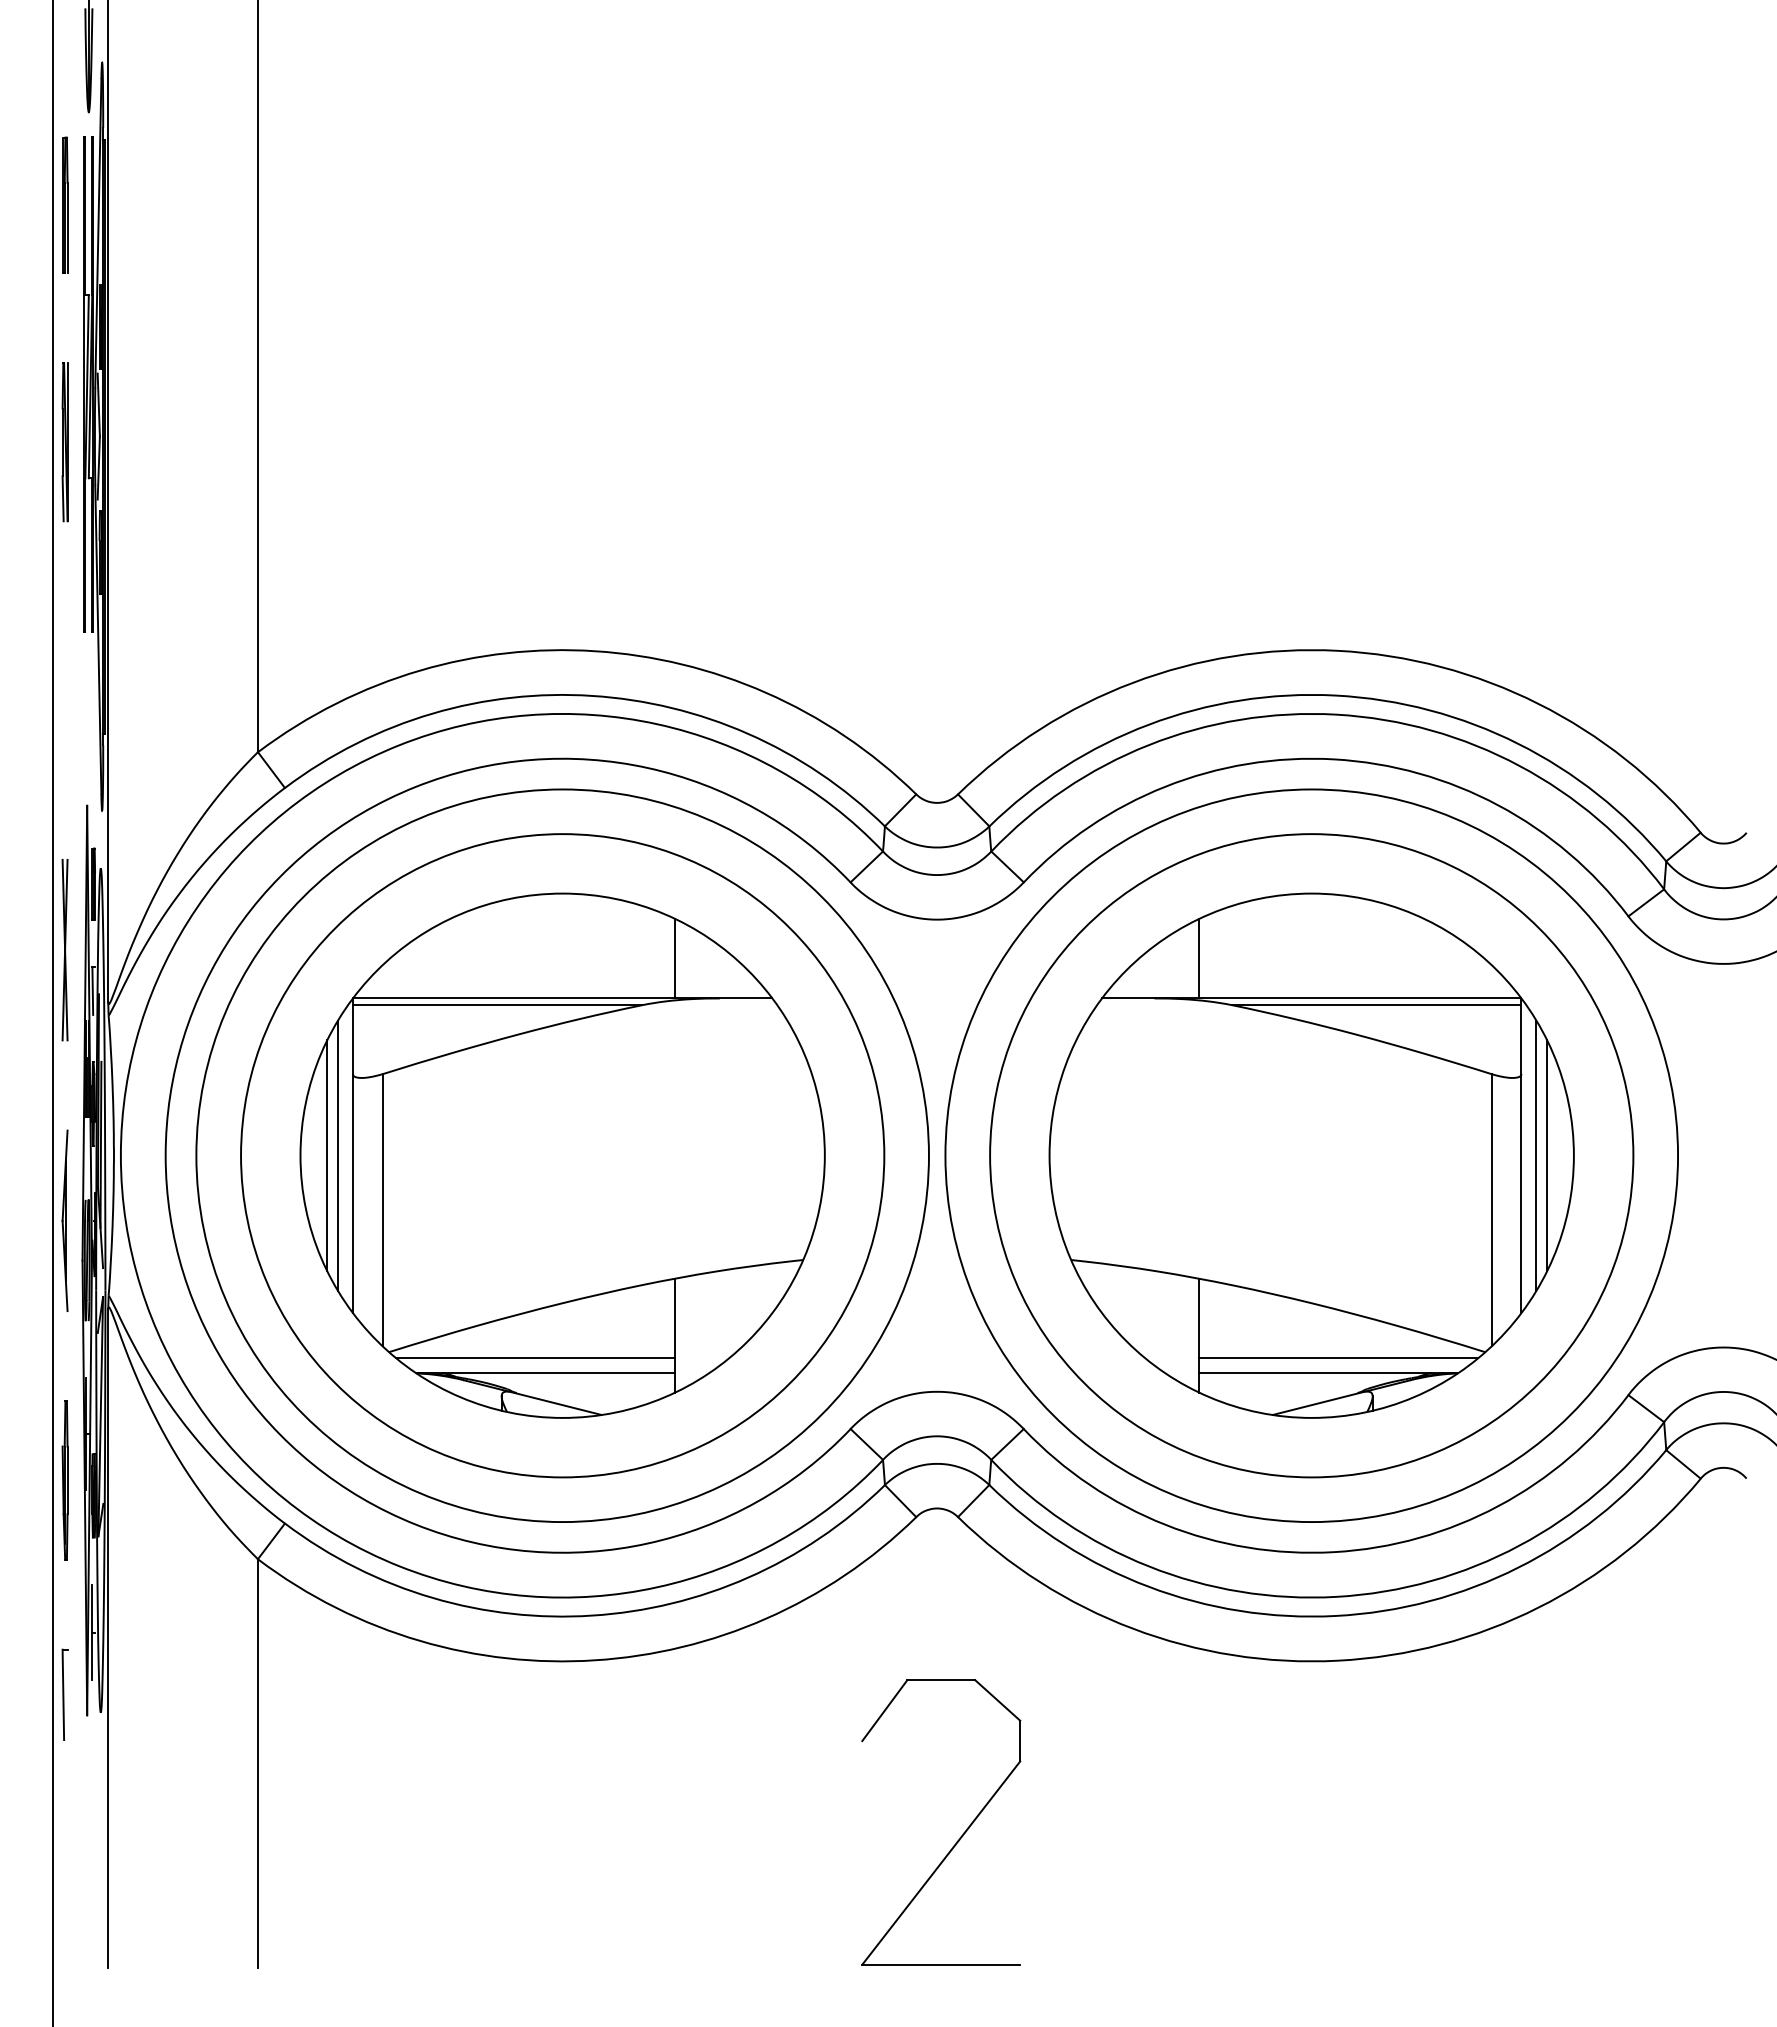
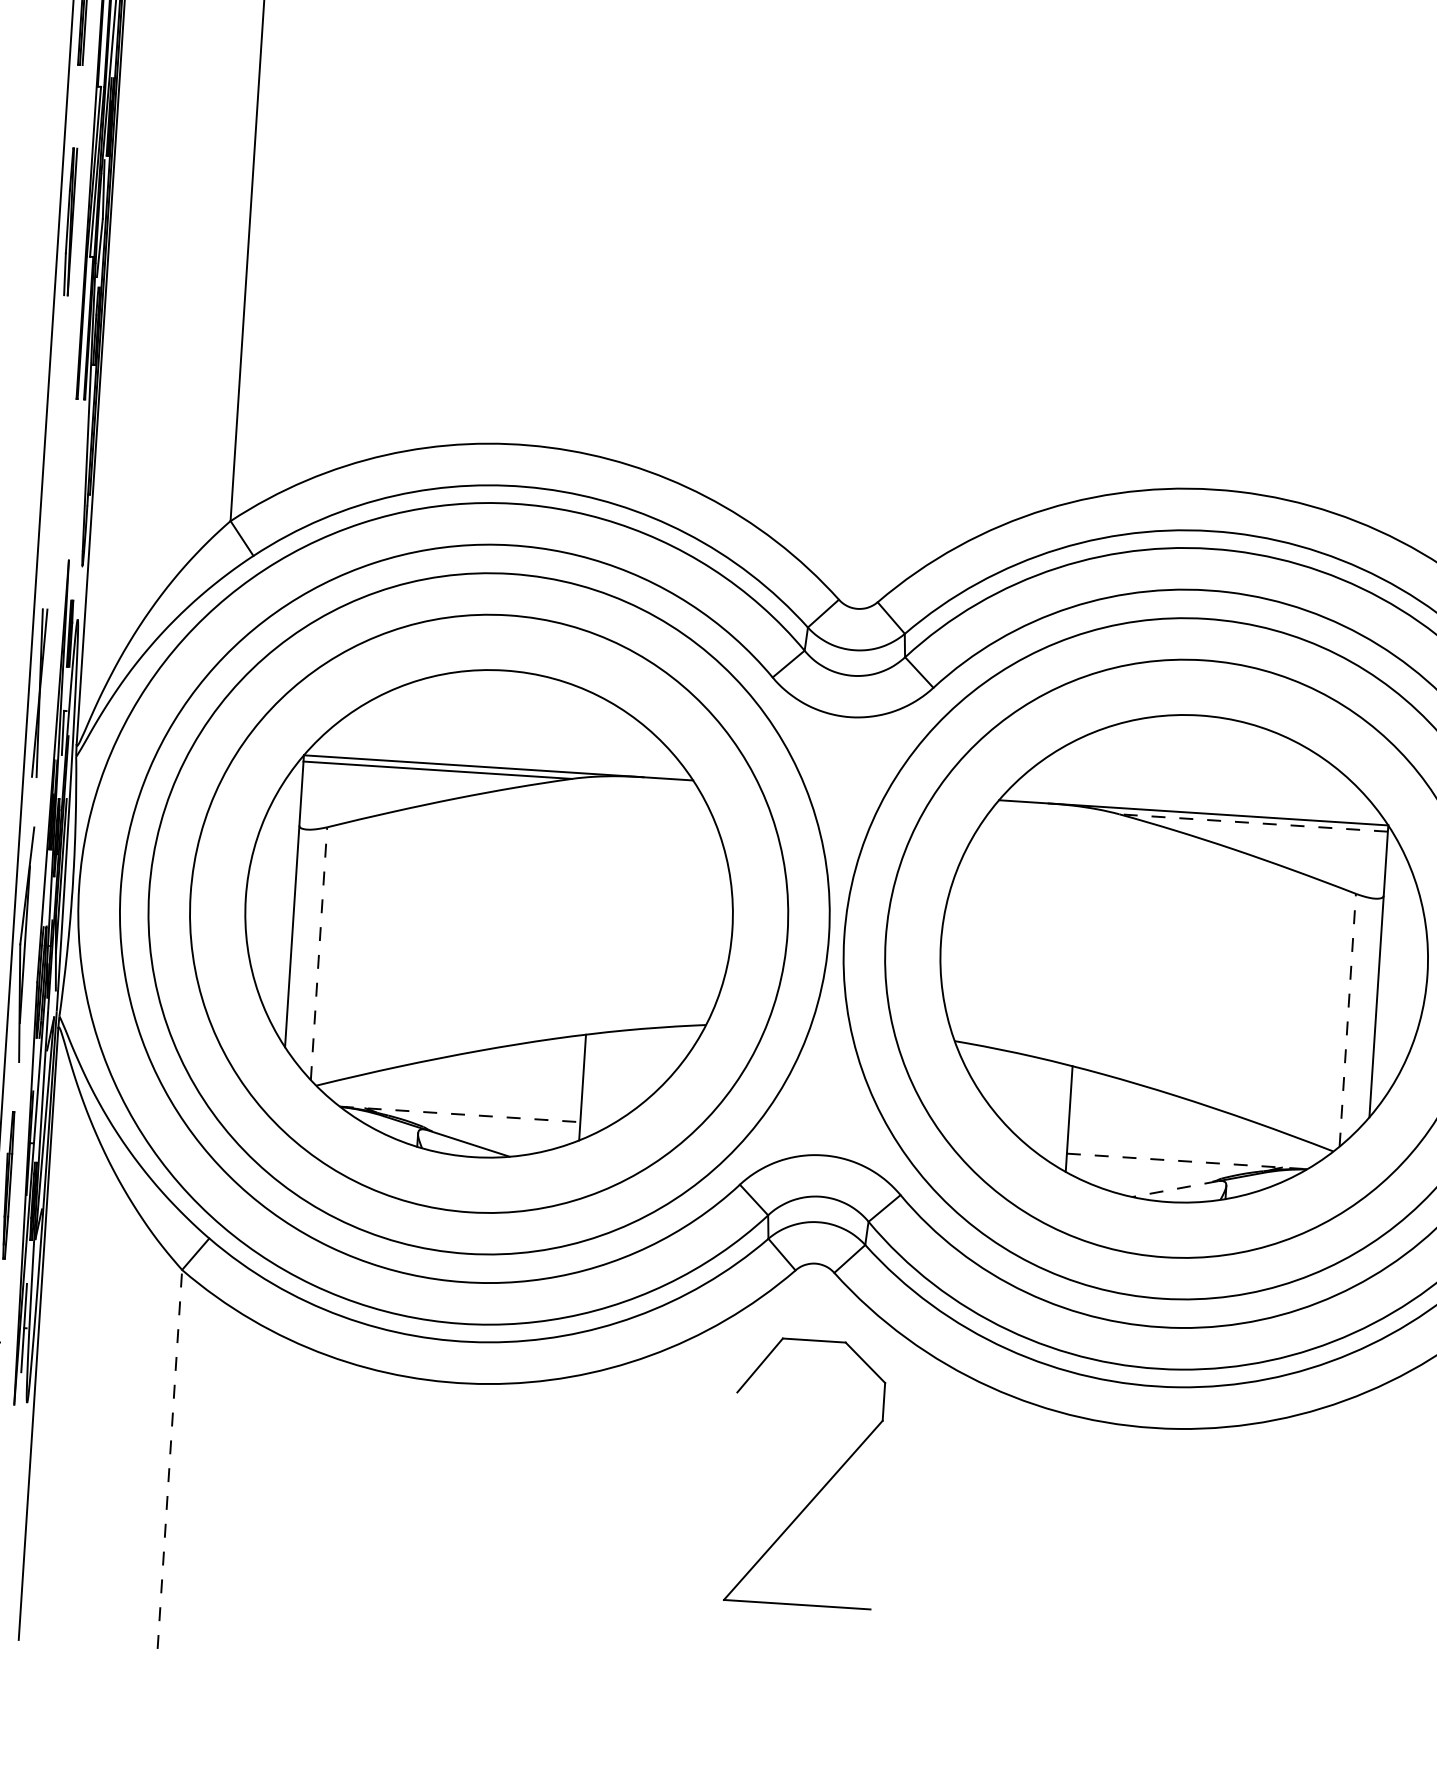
line: (675, 958) -> (605, 737), removed
line: (1199, 958) -> (1091, 769), removed
line: (1376, 1005) -> (1253, 823), solid -> dashed
line: (327, 1155) -> (270, 899), removed
line: (337, 1155) -> (280, 900), removed
line: (1536, 1155) -> (1392, 972), removed
line: (1546, 1155) -> (1402, 972), removed
line: (382, 1209) -> (318, 952), solid -> dashed
line: (1491, 1209) -> (1347, 1019), solid -> dashed
part: (64, 1220) -> (22, 944), size x1.4
line: (535, 1358) -> (451, 1100), removed
line: (1338, 1358) -> (1196, 1148), removed
line: (545, 1372) -> (460, 1113), solid -> dashed
line: (1328, 1372) -> (1186, 1160), solid -> dashed
line: (1318, 1403) -> (1175, 1189), solid -> dashed
line: (257, 1762) -> (169, 1458), solid -> dashed
part: (959, 1837) -> (821, 1487), moved

